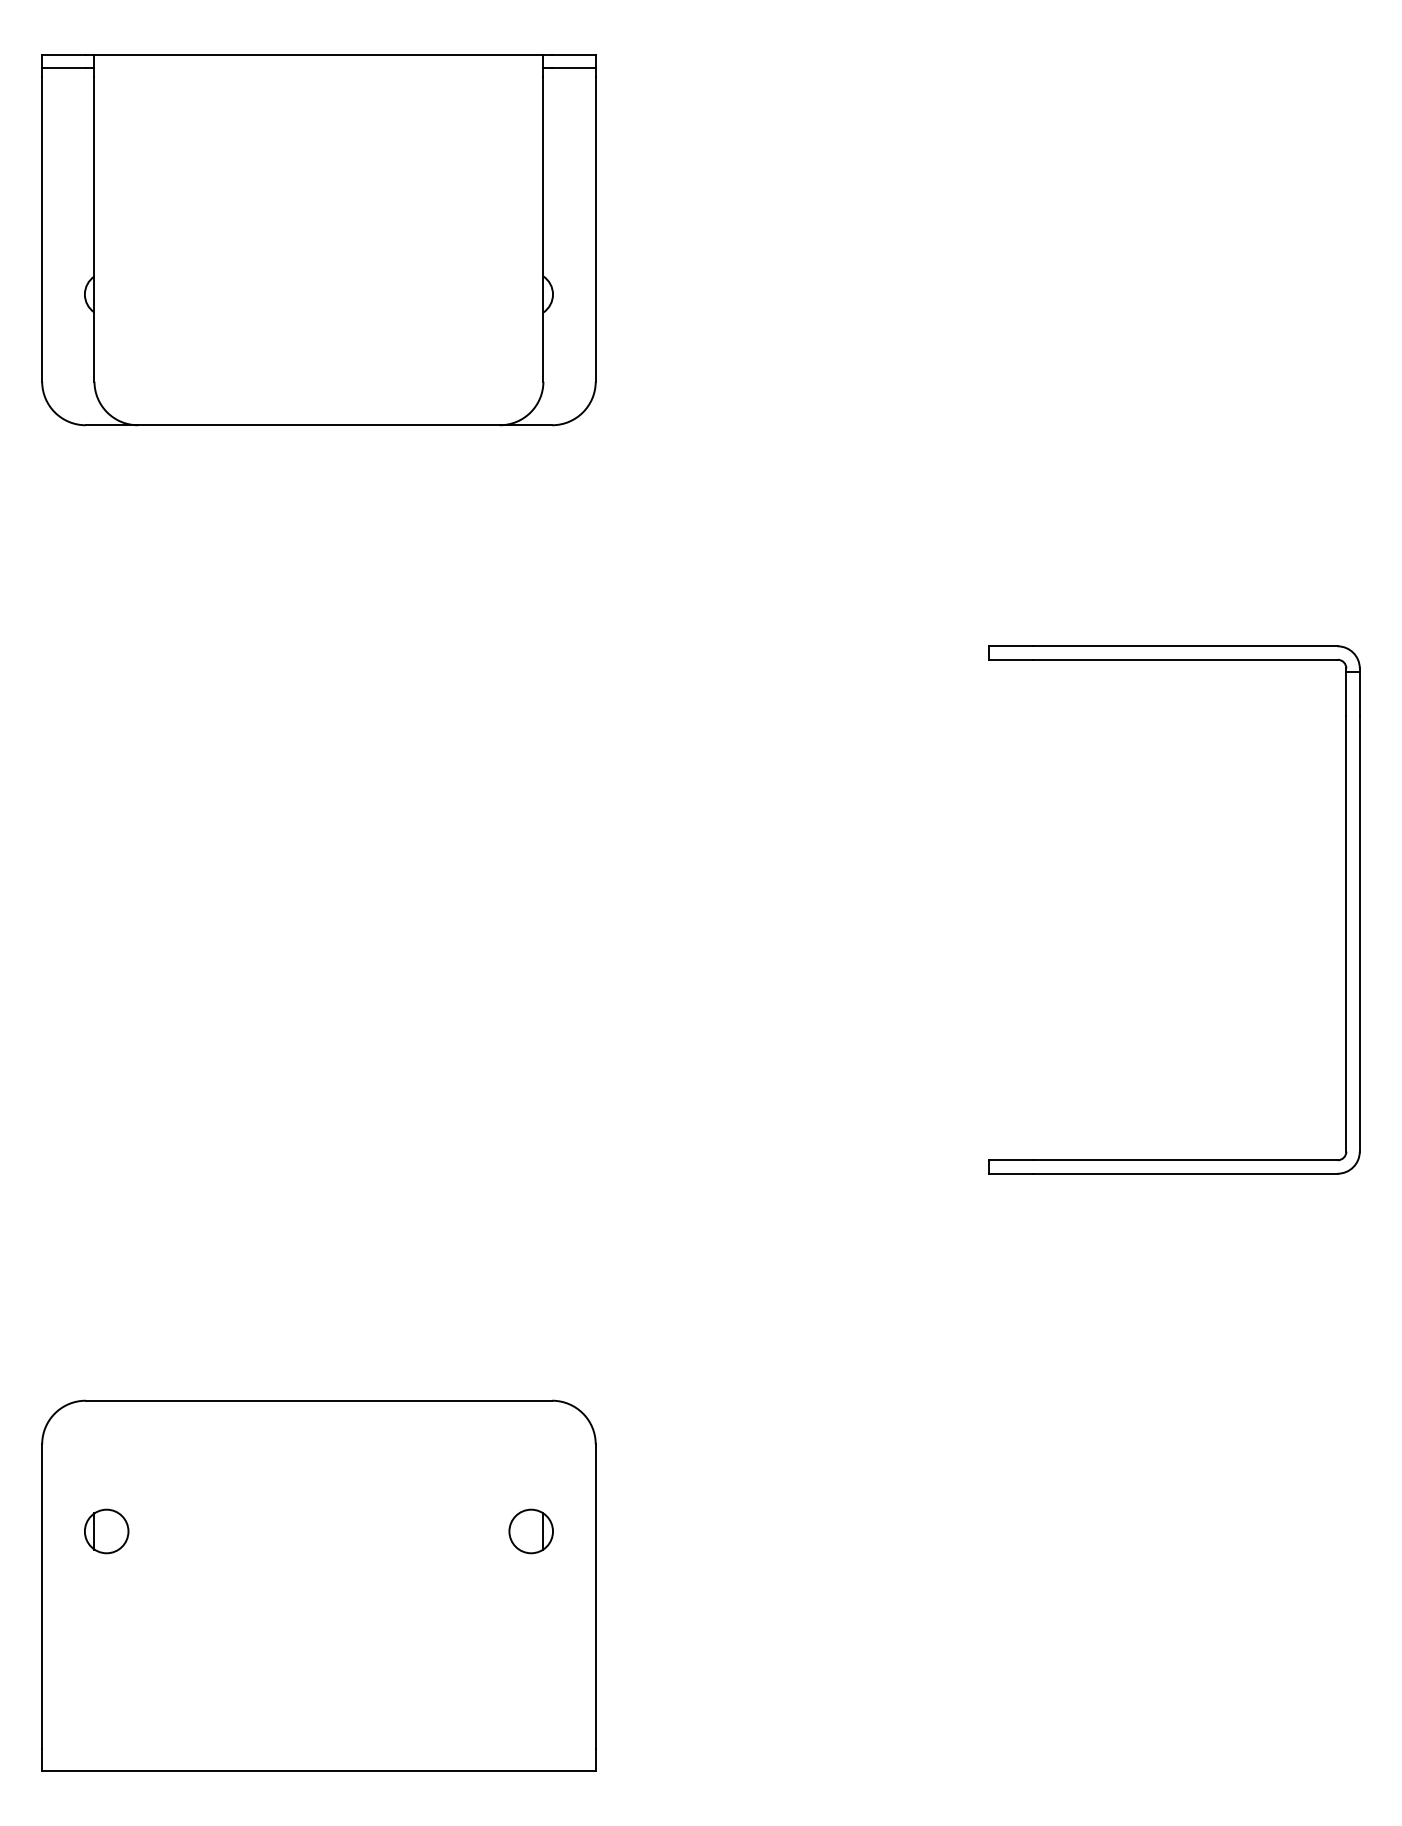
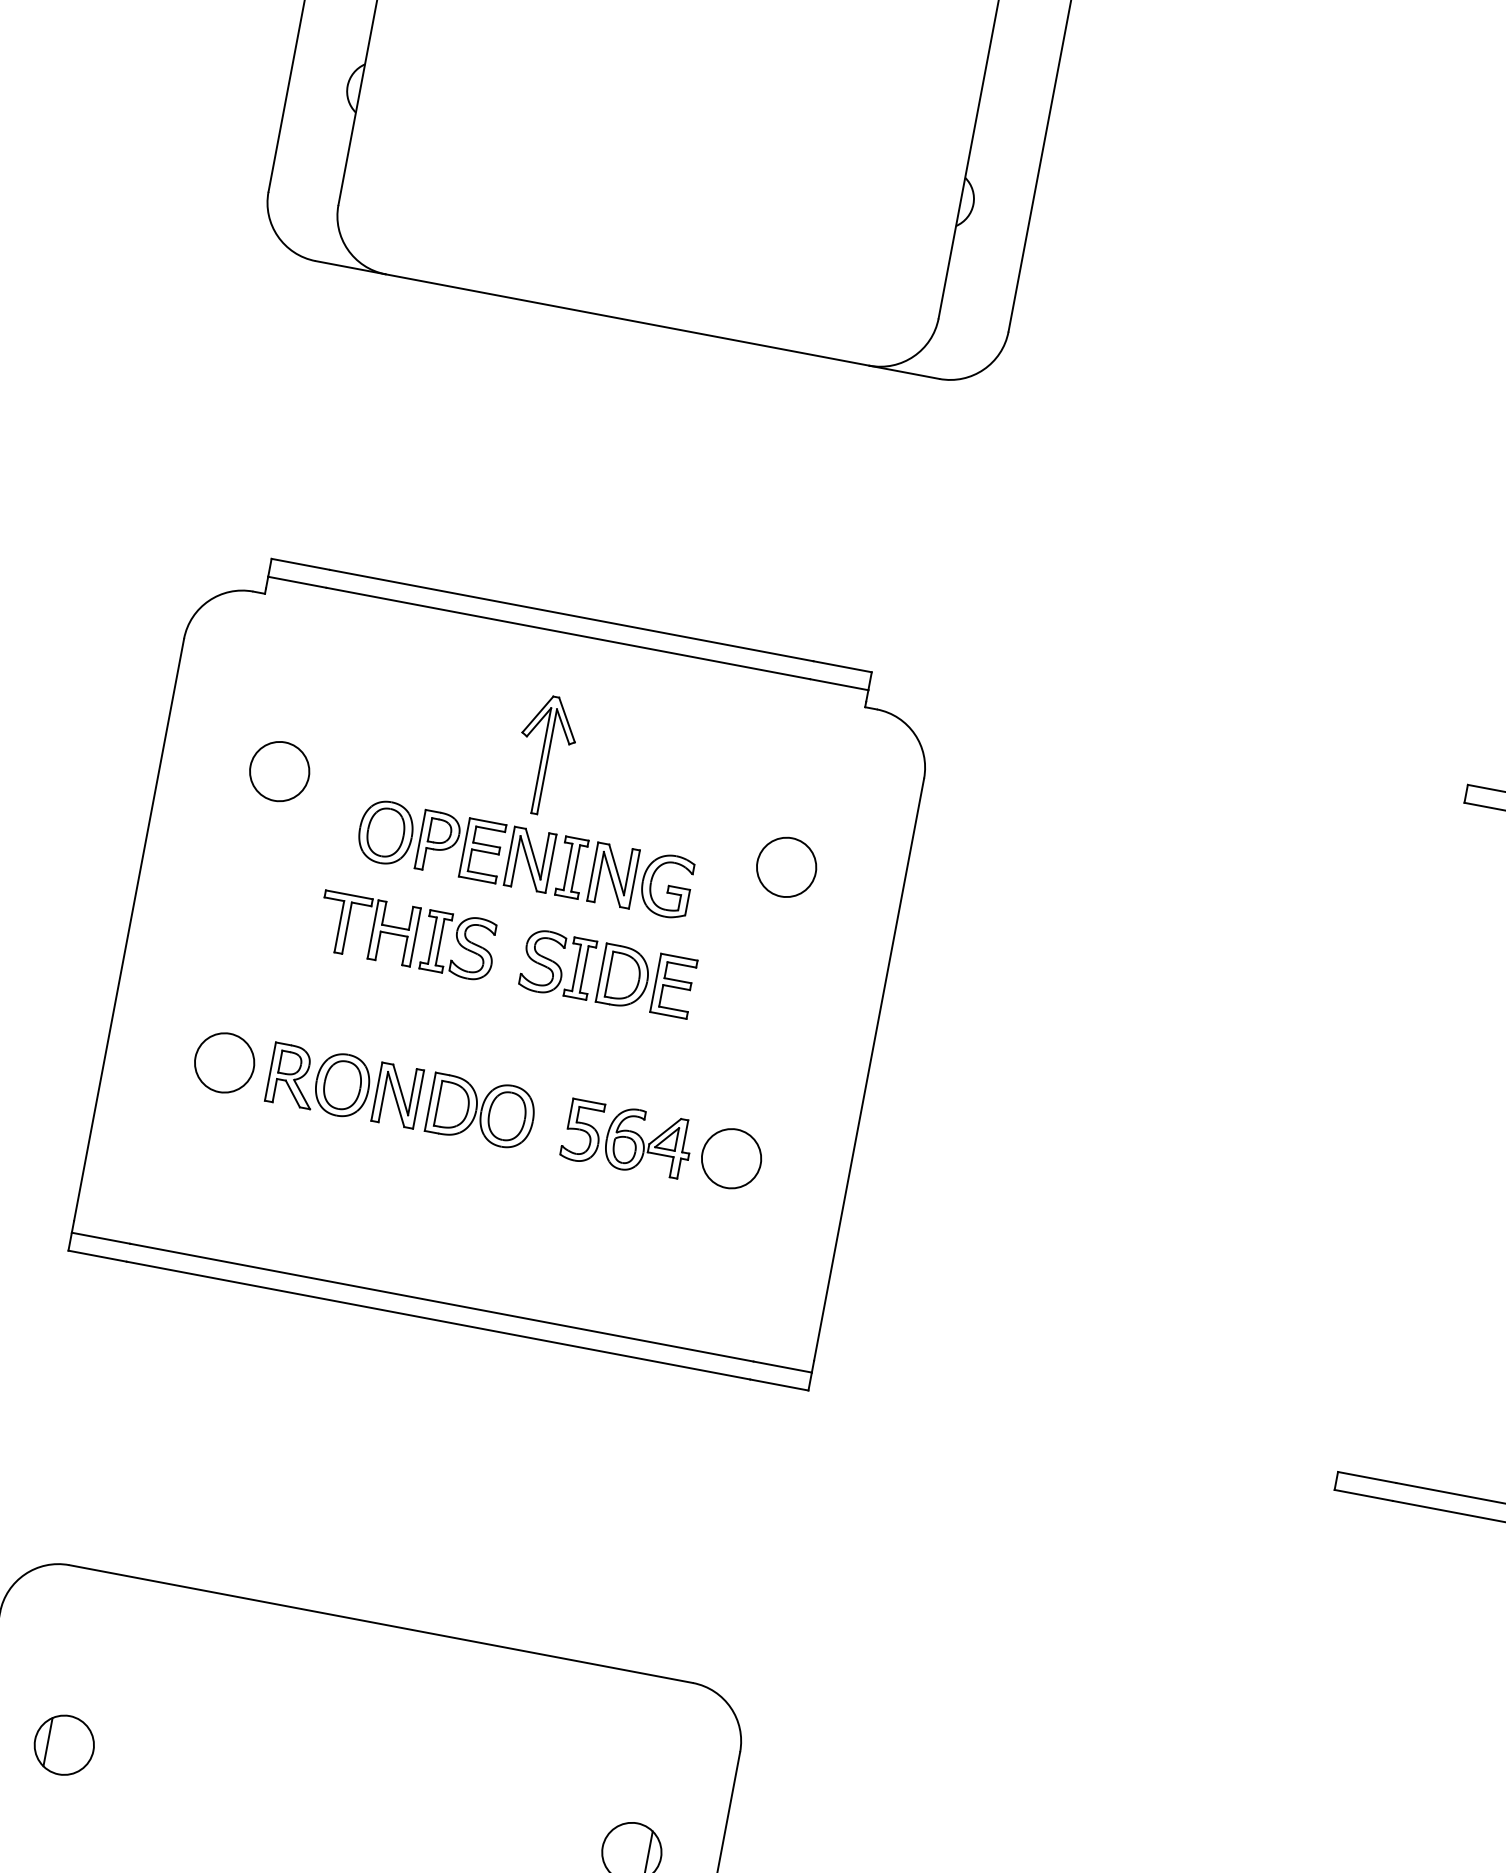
part: (318, 909) -> (504, 967), added

